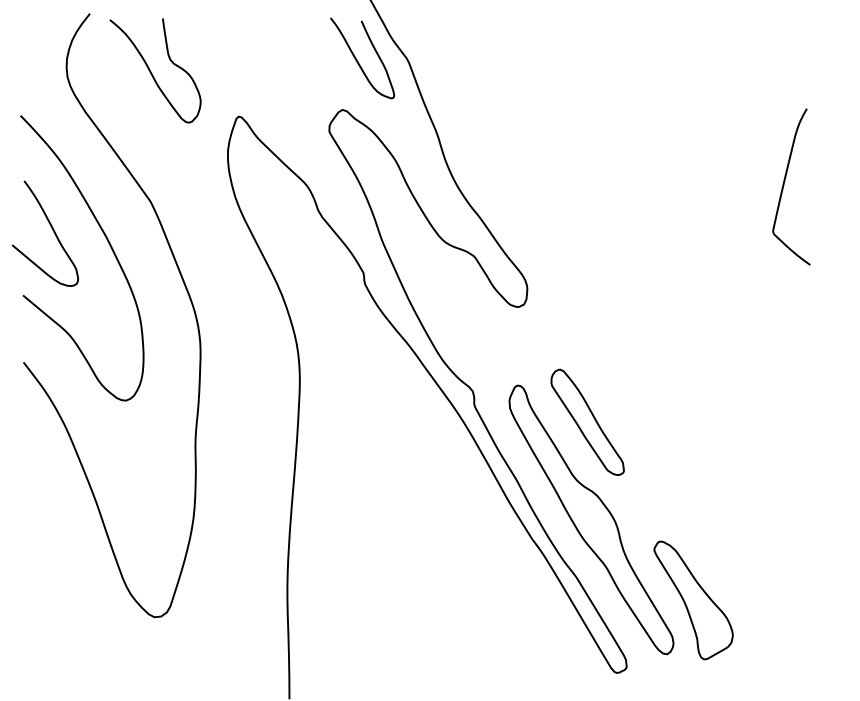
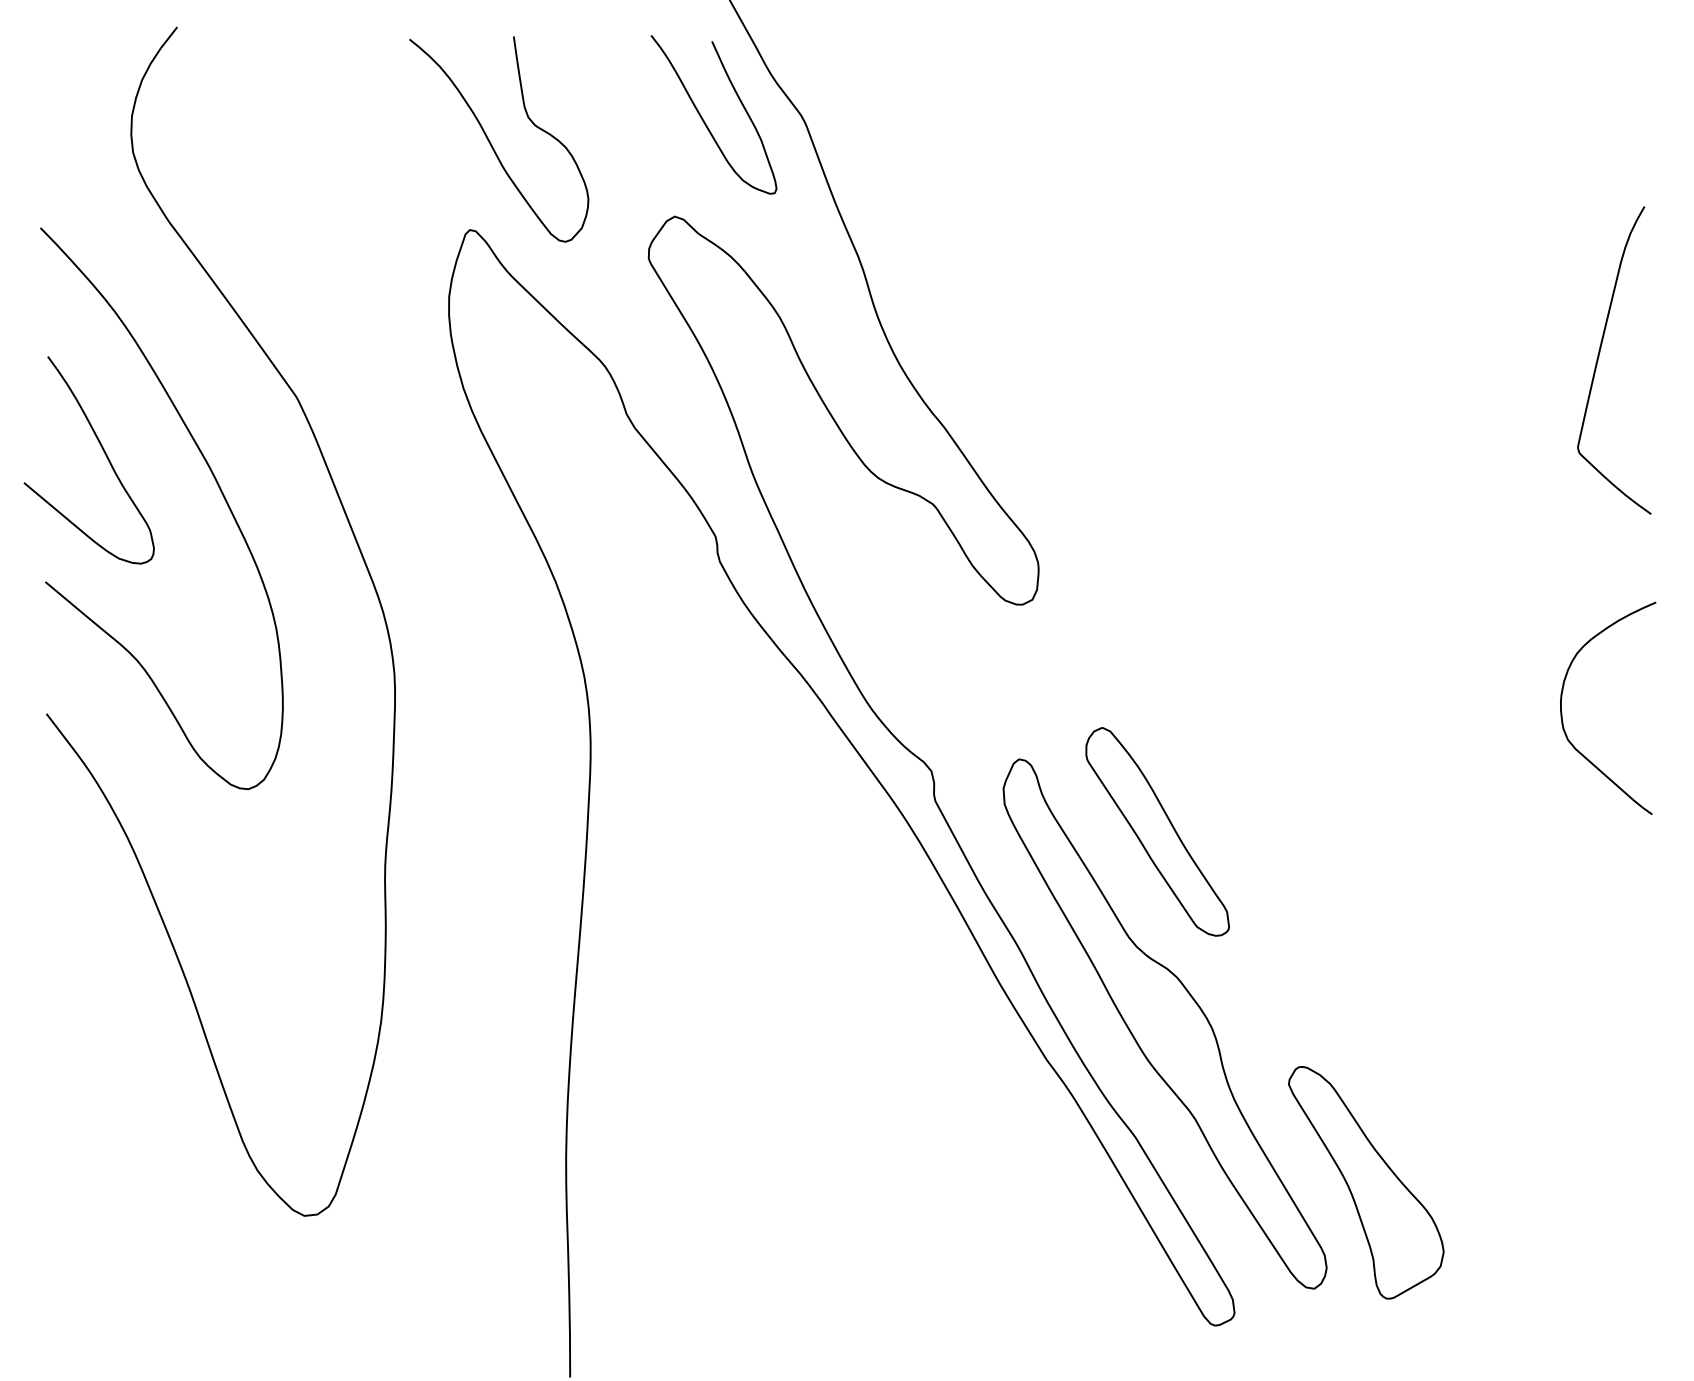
curve: (151, 71) -> (491, 140), moved
curve: (784, 185) -> (1600, 357), moved
curve: (793, 359) -> (1562, 708), added

